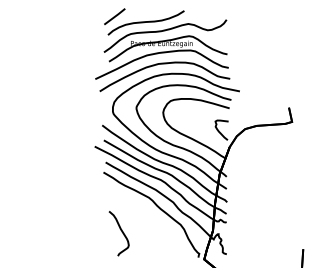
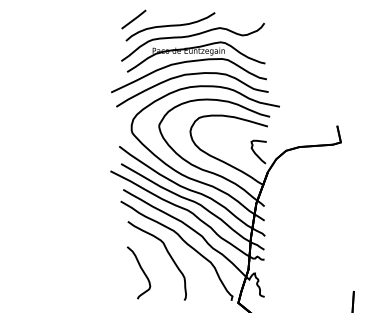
curve: (144, 218) -> (168, 255), added

